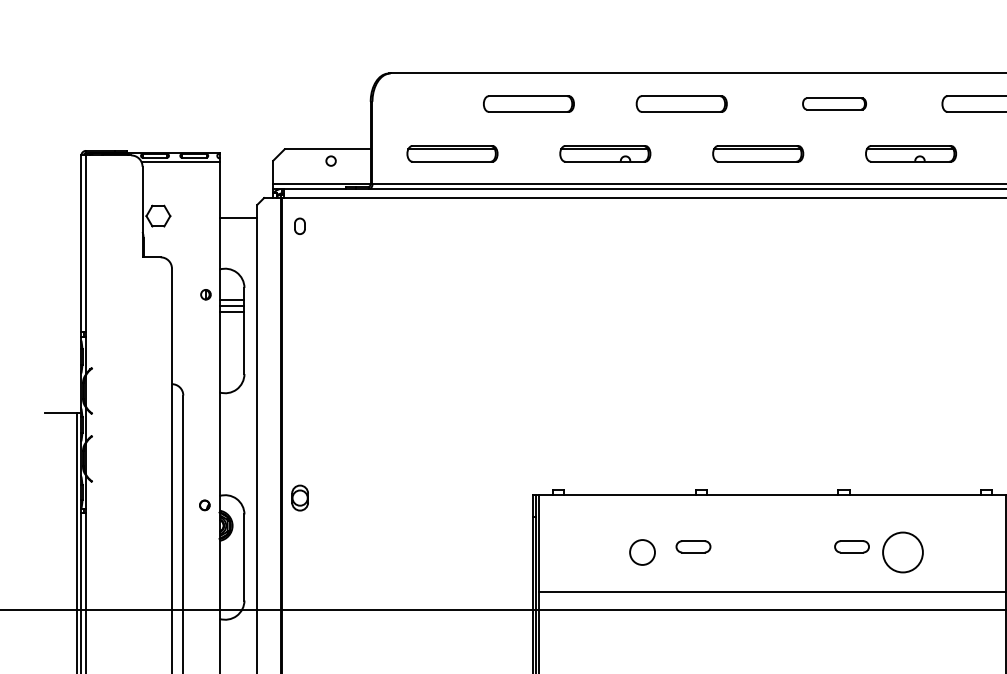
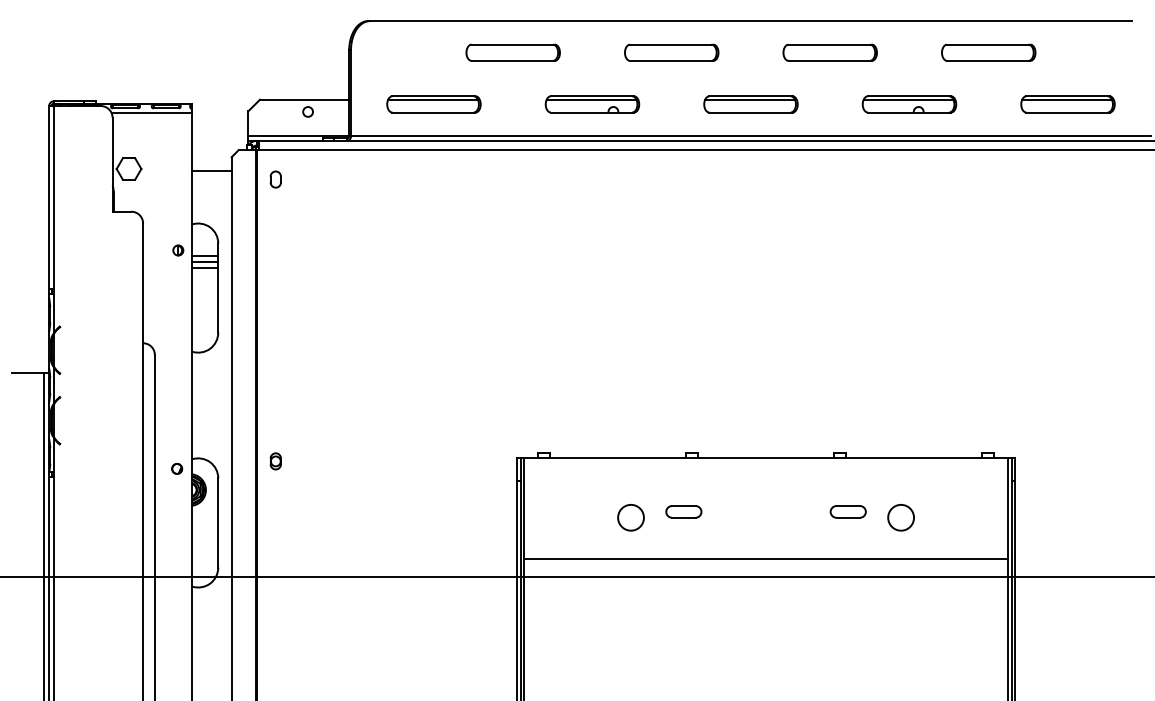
part: (833, 103) -> (829, 52), size x1.43
part: (299, 498) -> (275, 461), size x0.62
circle: (903, 552) -> (901, 517), size x0.62

